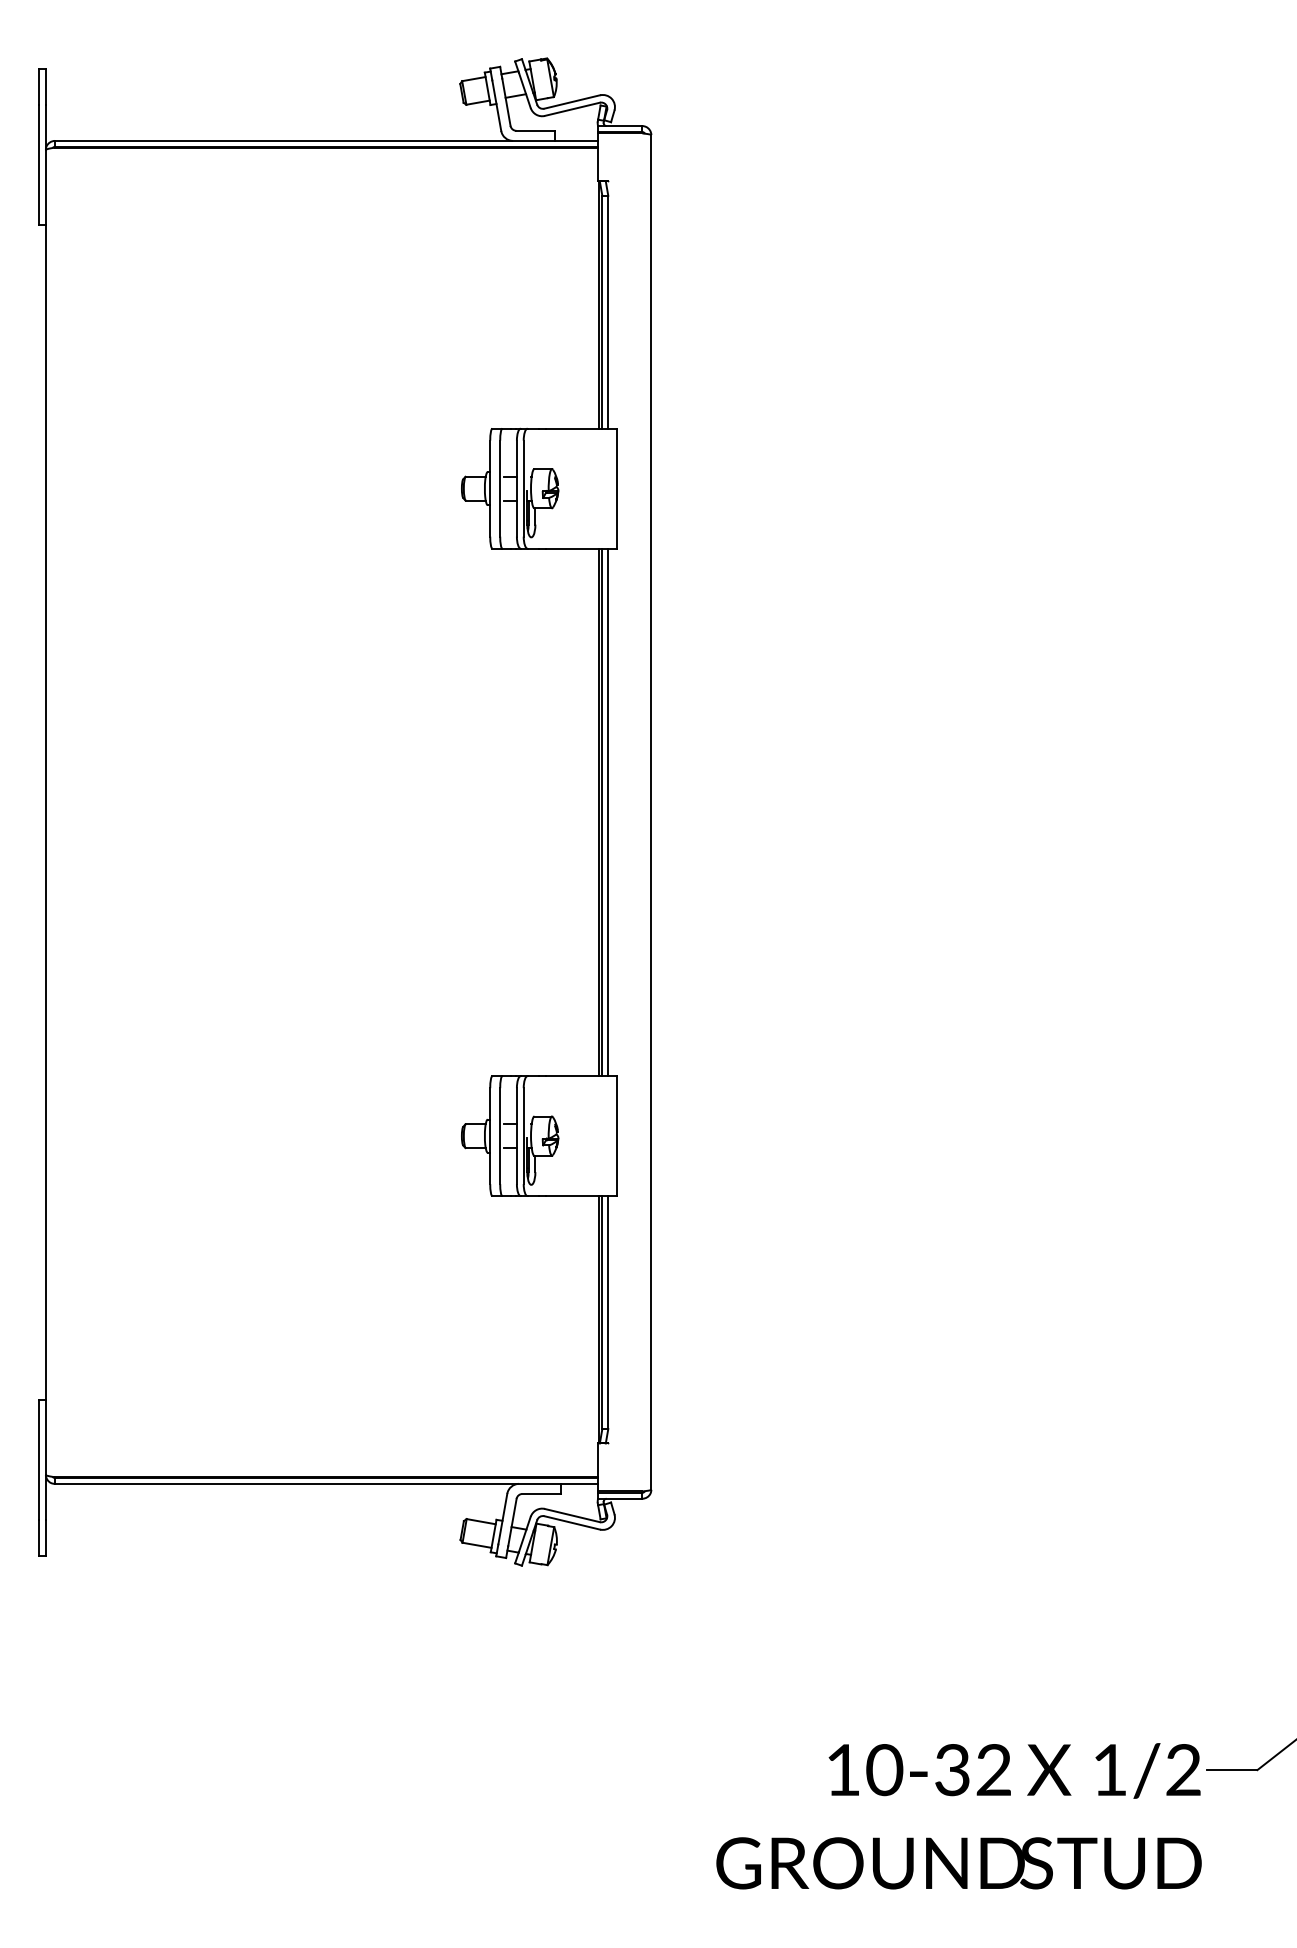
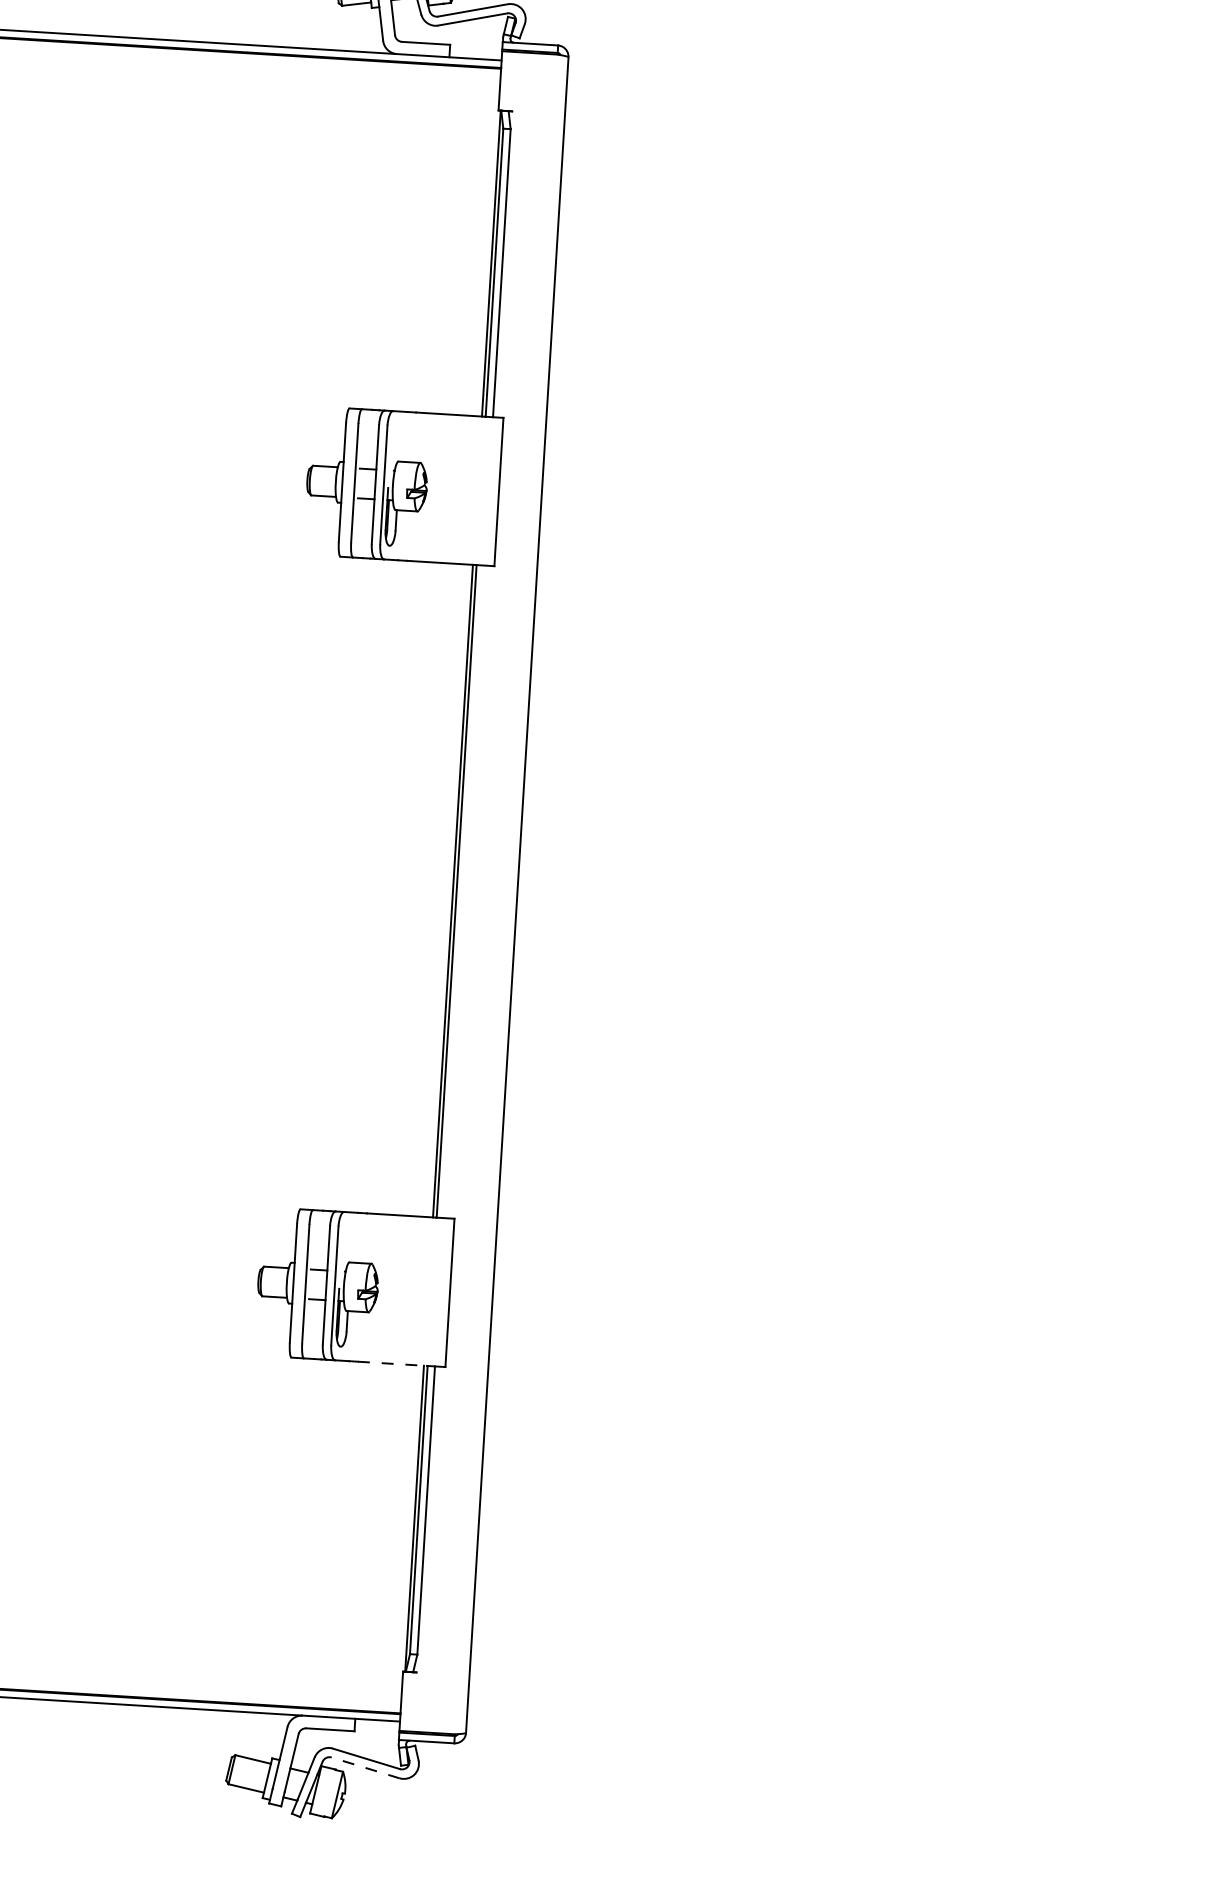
line: (608, 812) -> (464, 891), removed
line: (573, 1196) -> (391, 1364), solid -> dashed
line: (572, 1522) -> (366, 1767), solid -> dashed

